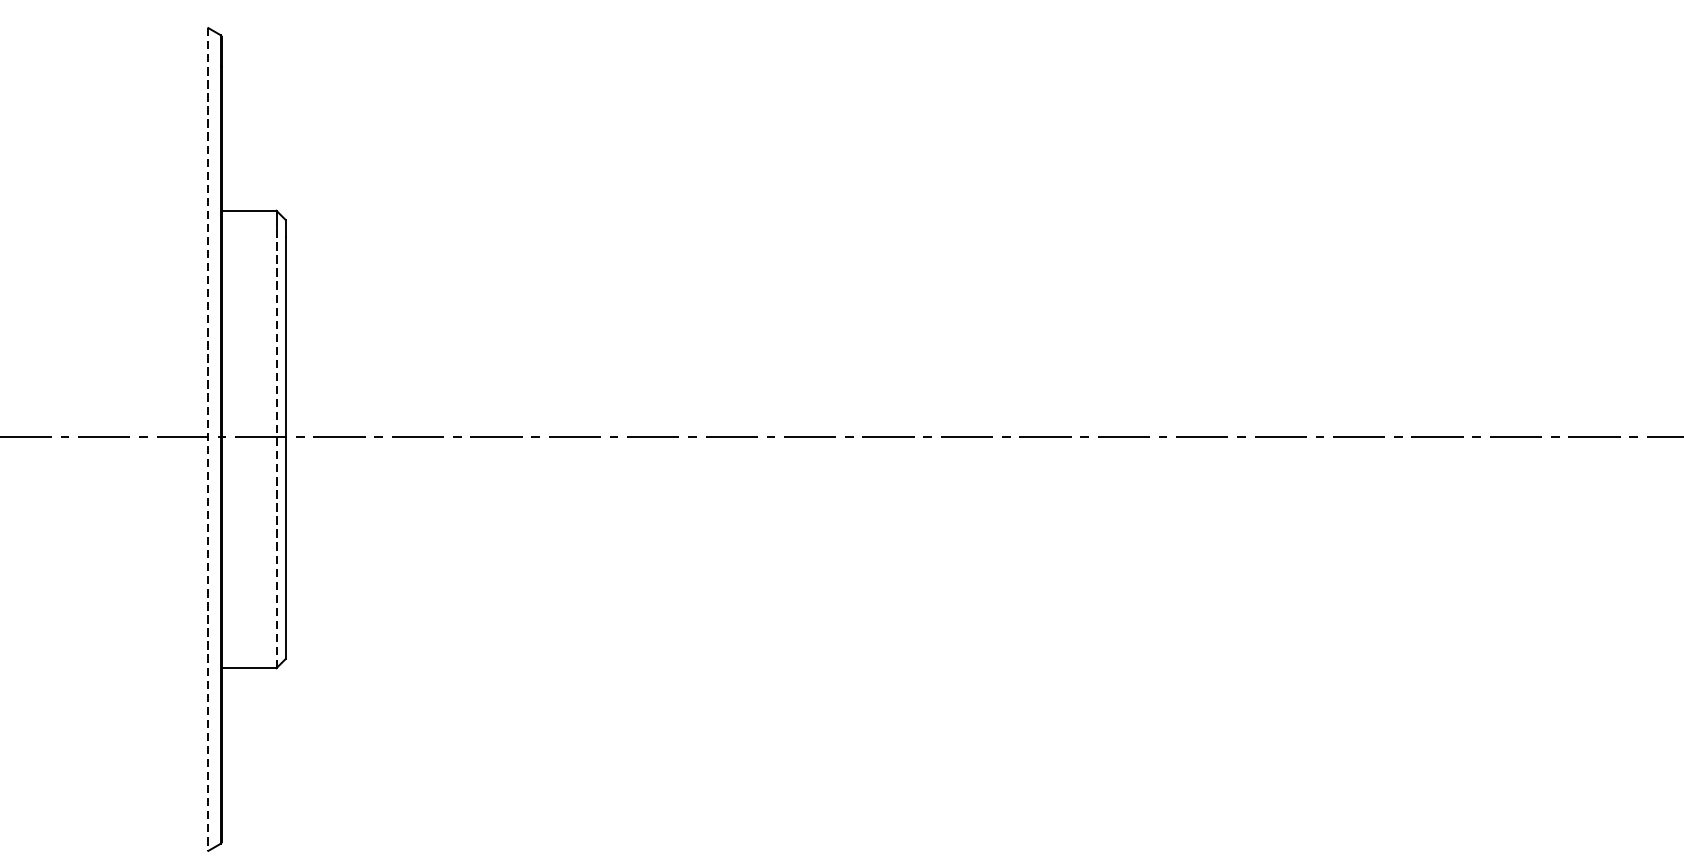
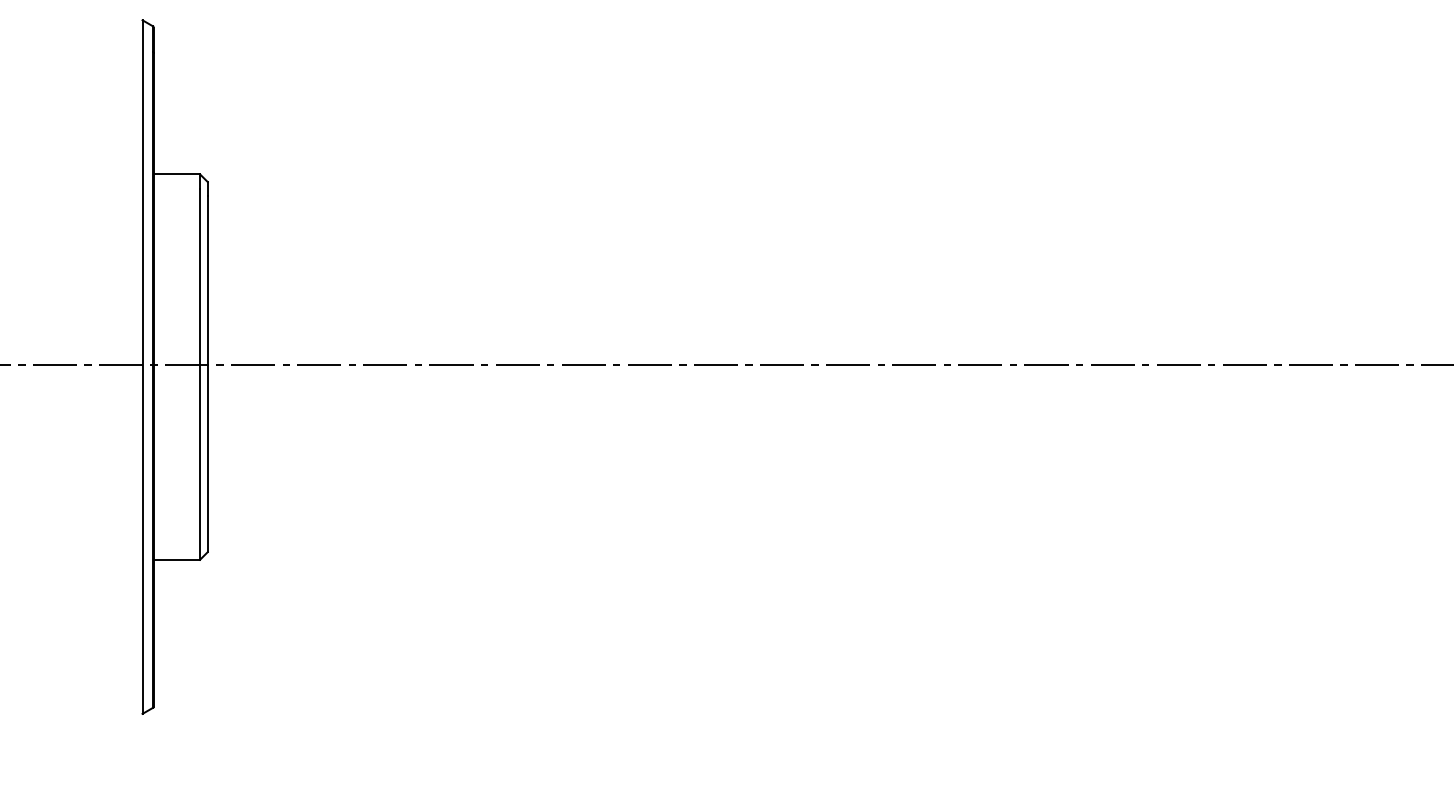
line: (208, 439) -> (142, 367), dashed -> solid
line: (277, 447) -> (200, 373), dashed -> solid

